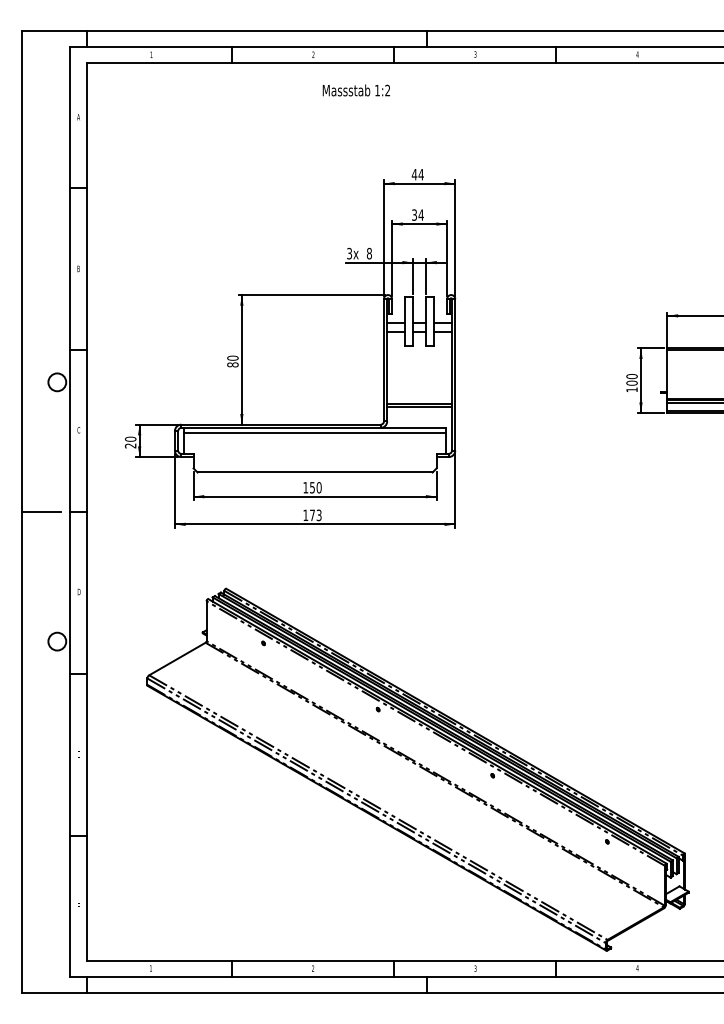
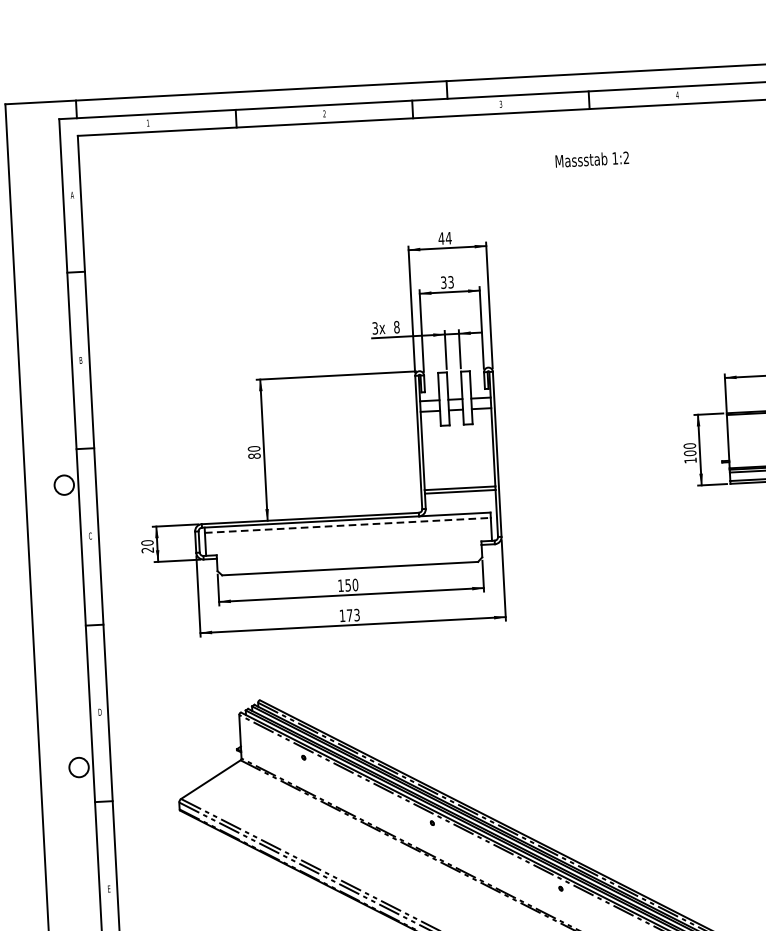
text: (355, 90) -> (591, 159), moved
text: (420, 214) -> (450, 281), 34 -> 33
line: (315, 432) -> (348, 525), solid -> dashed
line: (40, 512) -> (53, 627), removed

